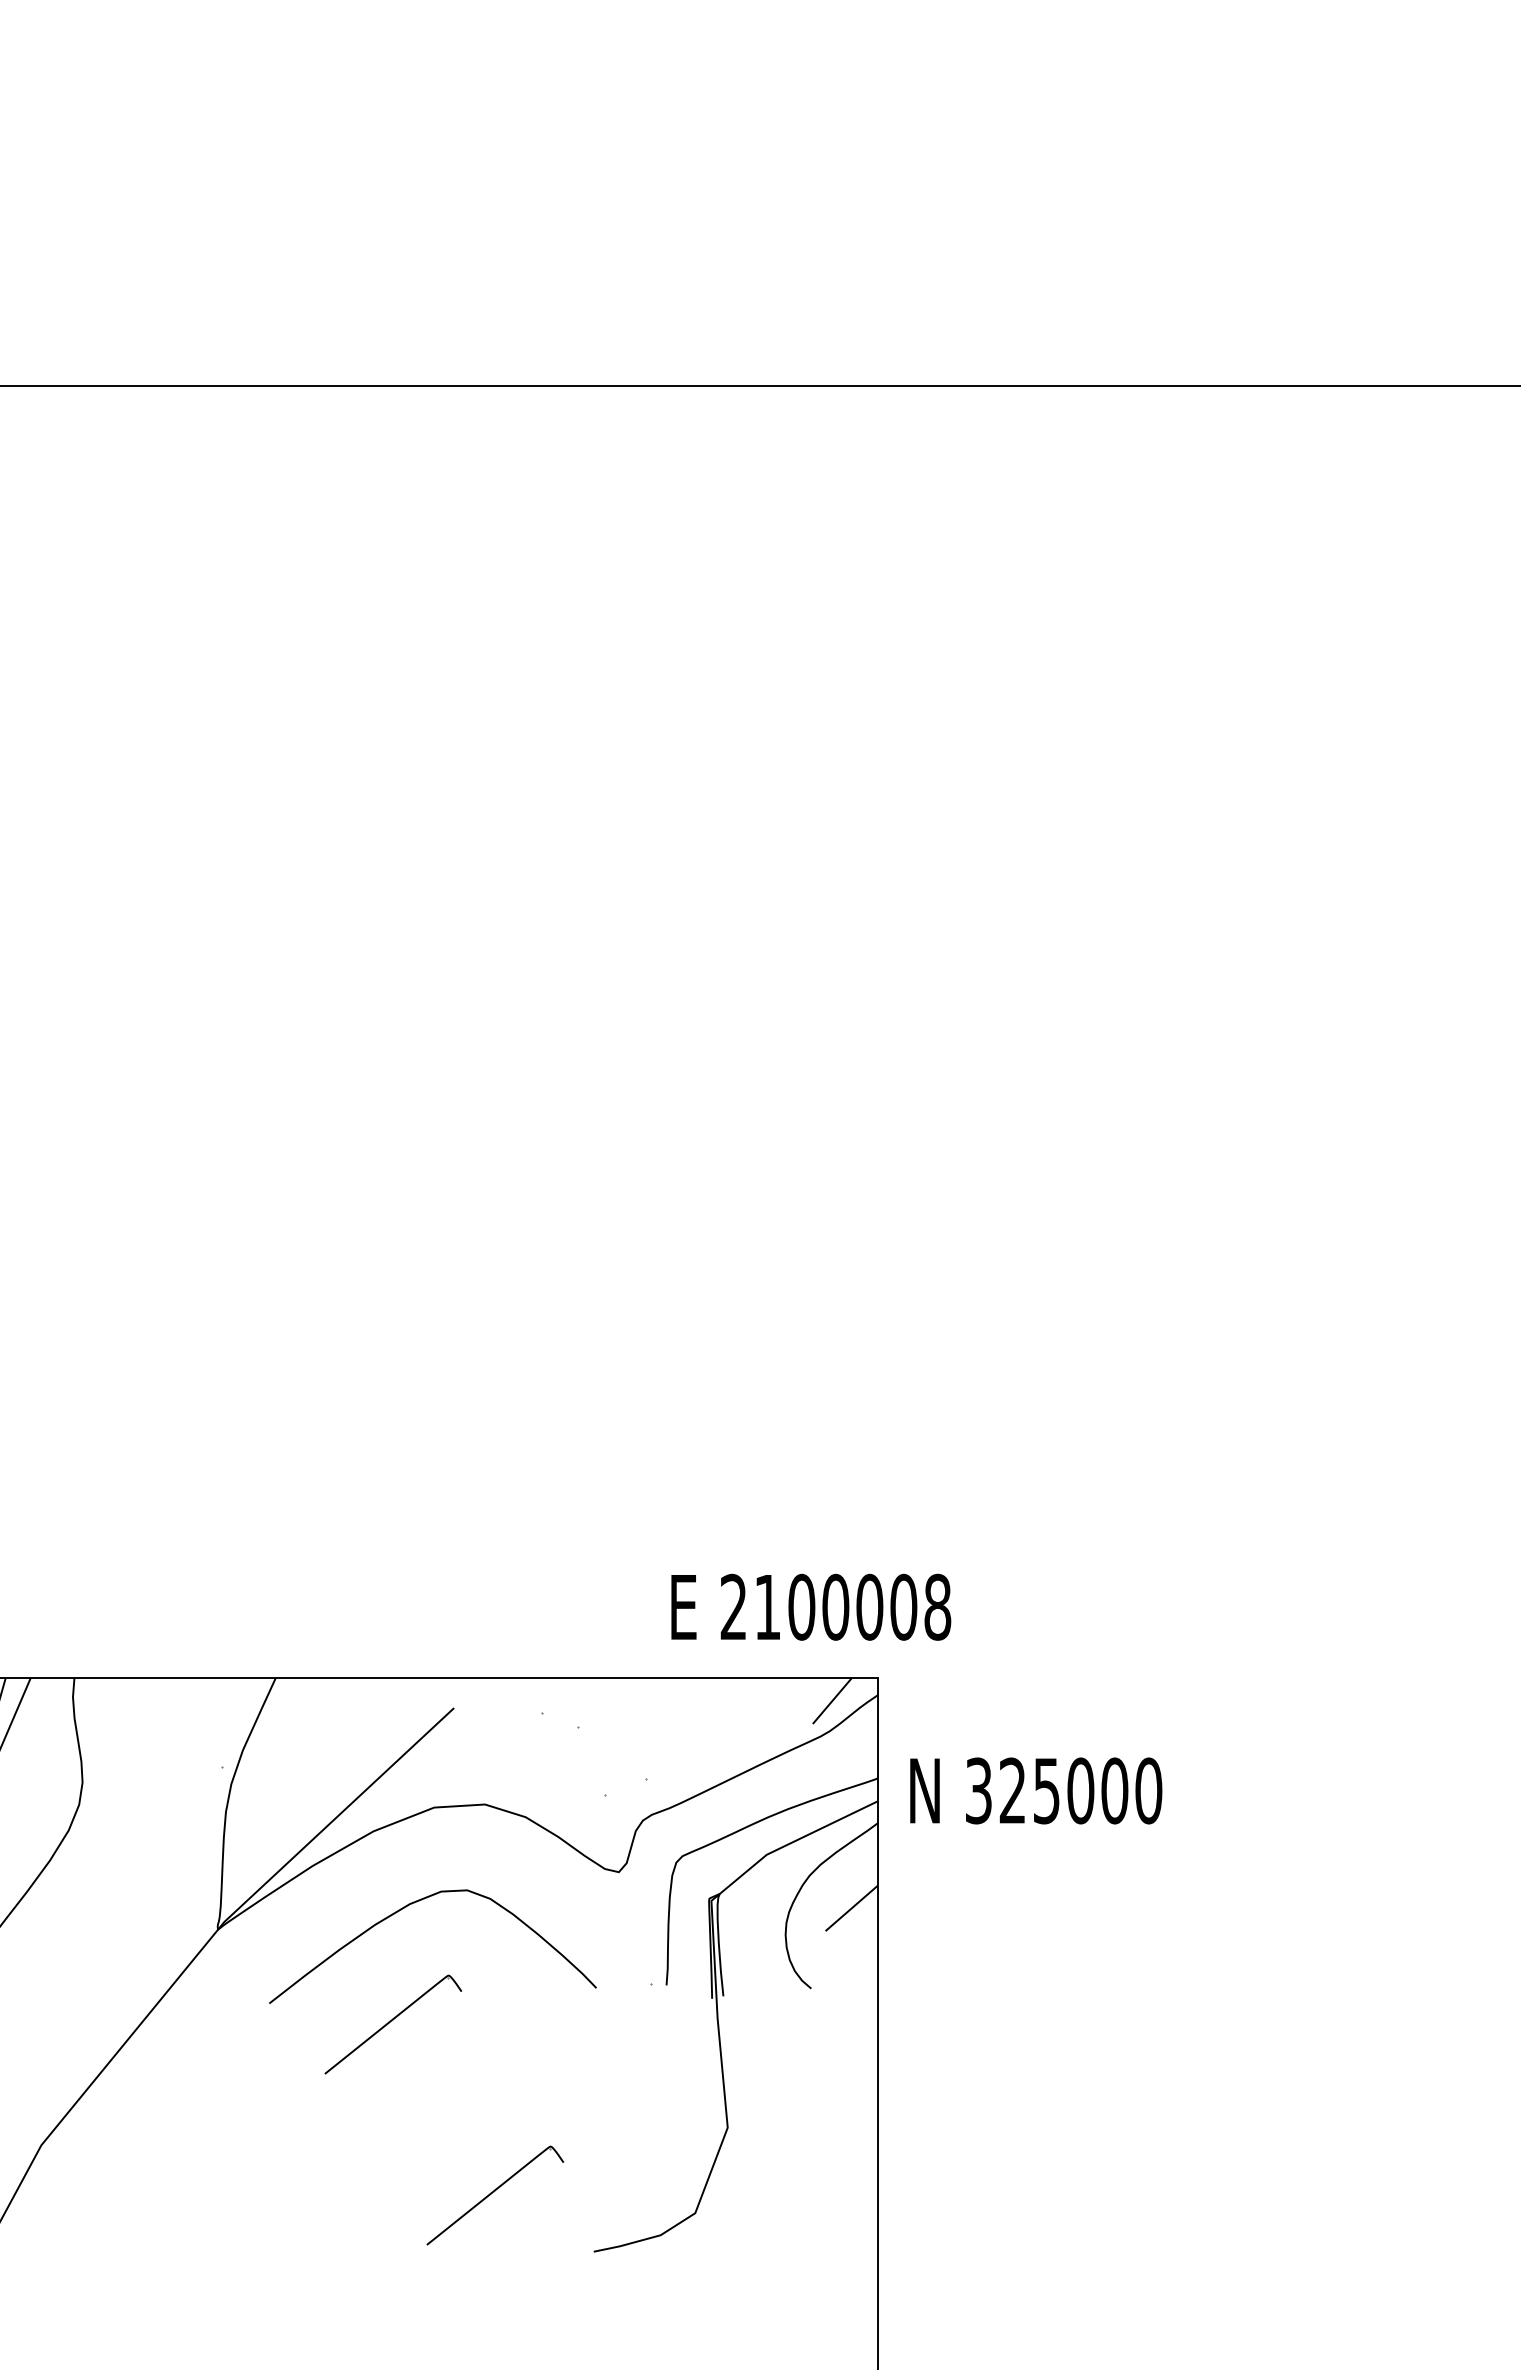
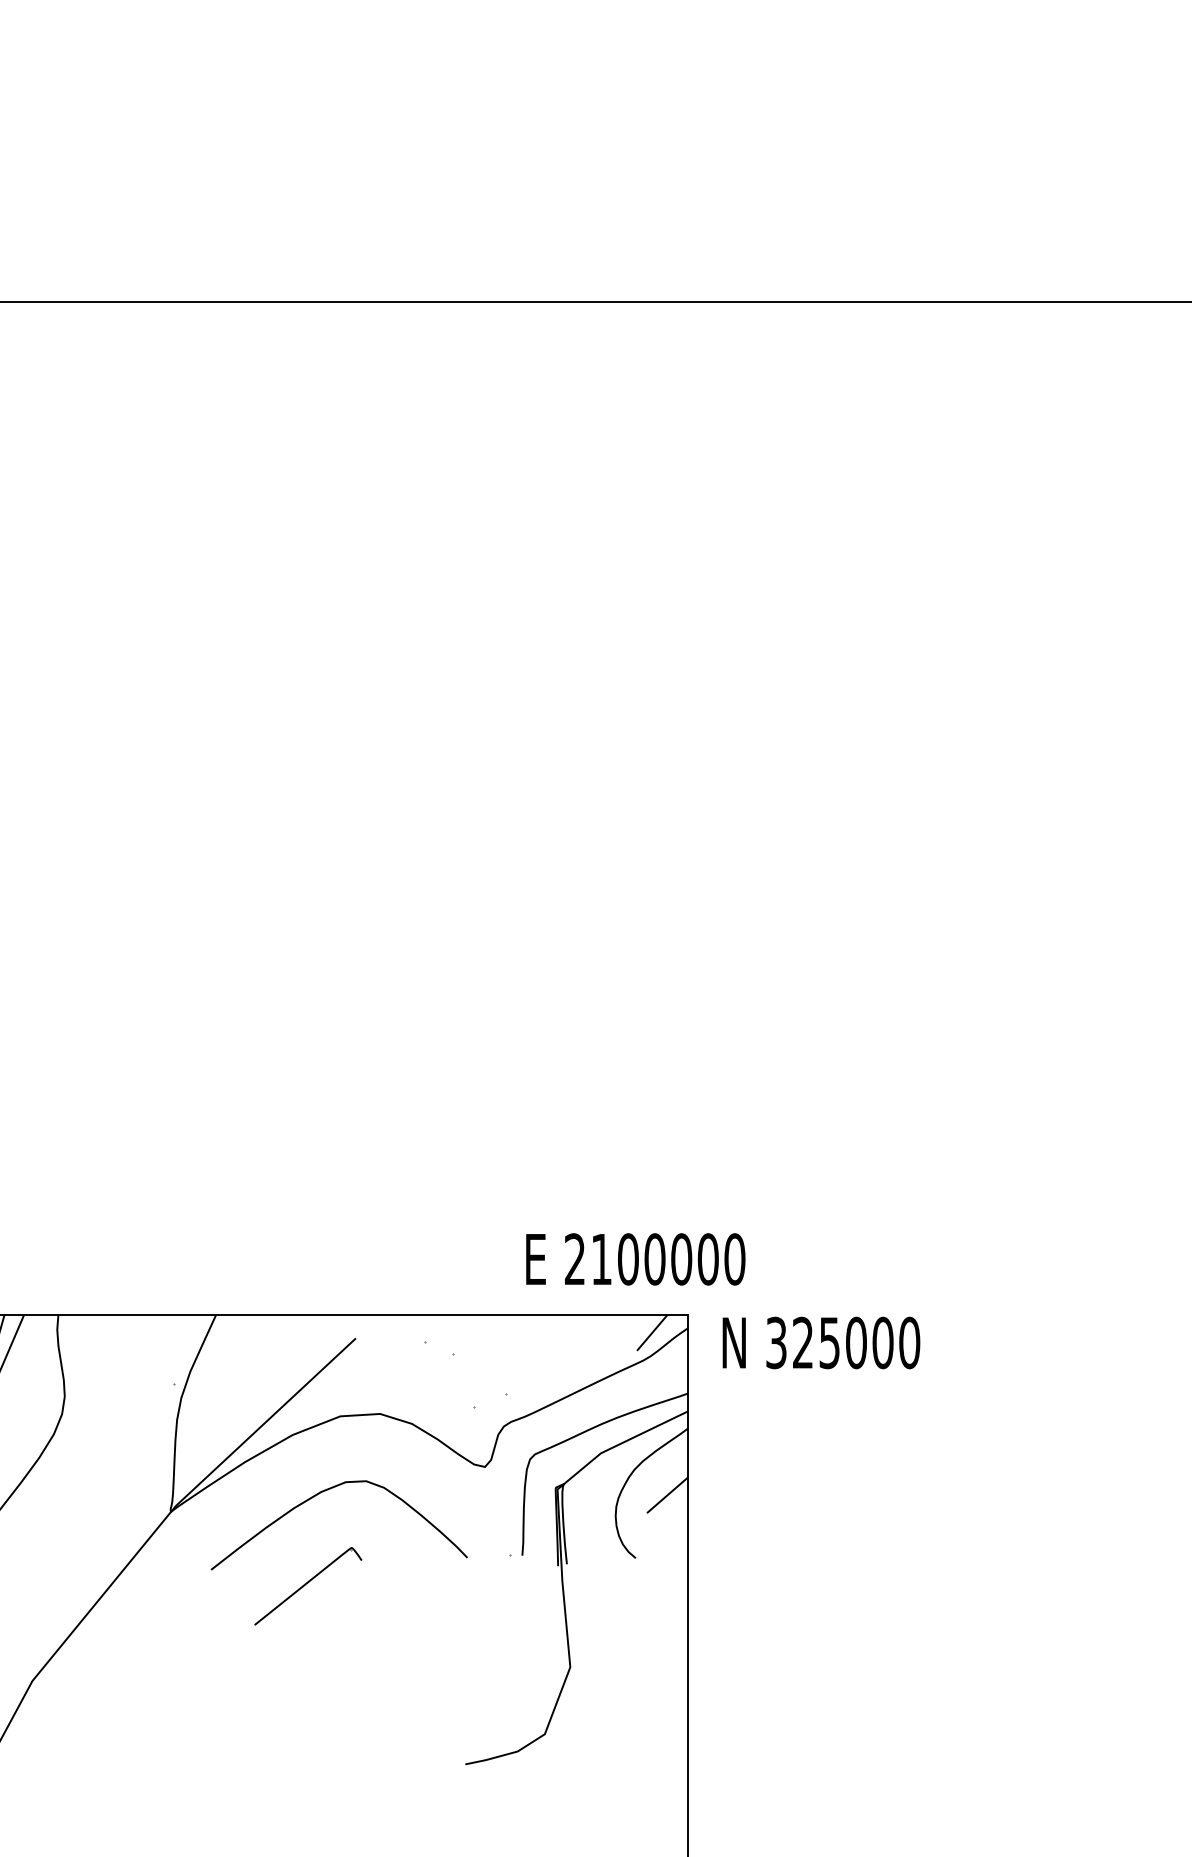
text: (937, 1607) -> (734, 1259), 2100008 -> 2100000
text: (1036, 1790) -> (821, 1342), moved
part: (495, 2195) -> (388, 1720), removed

